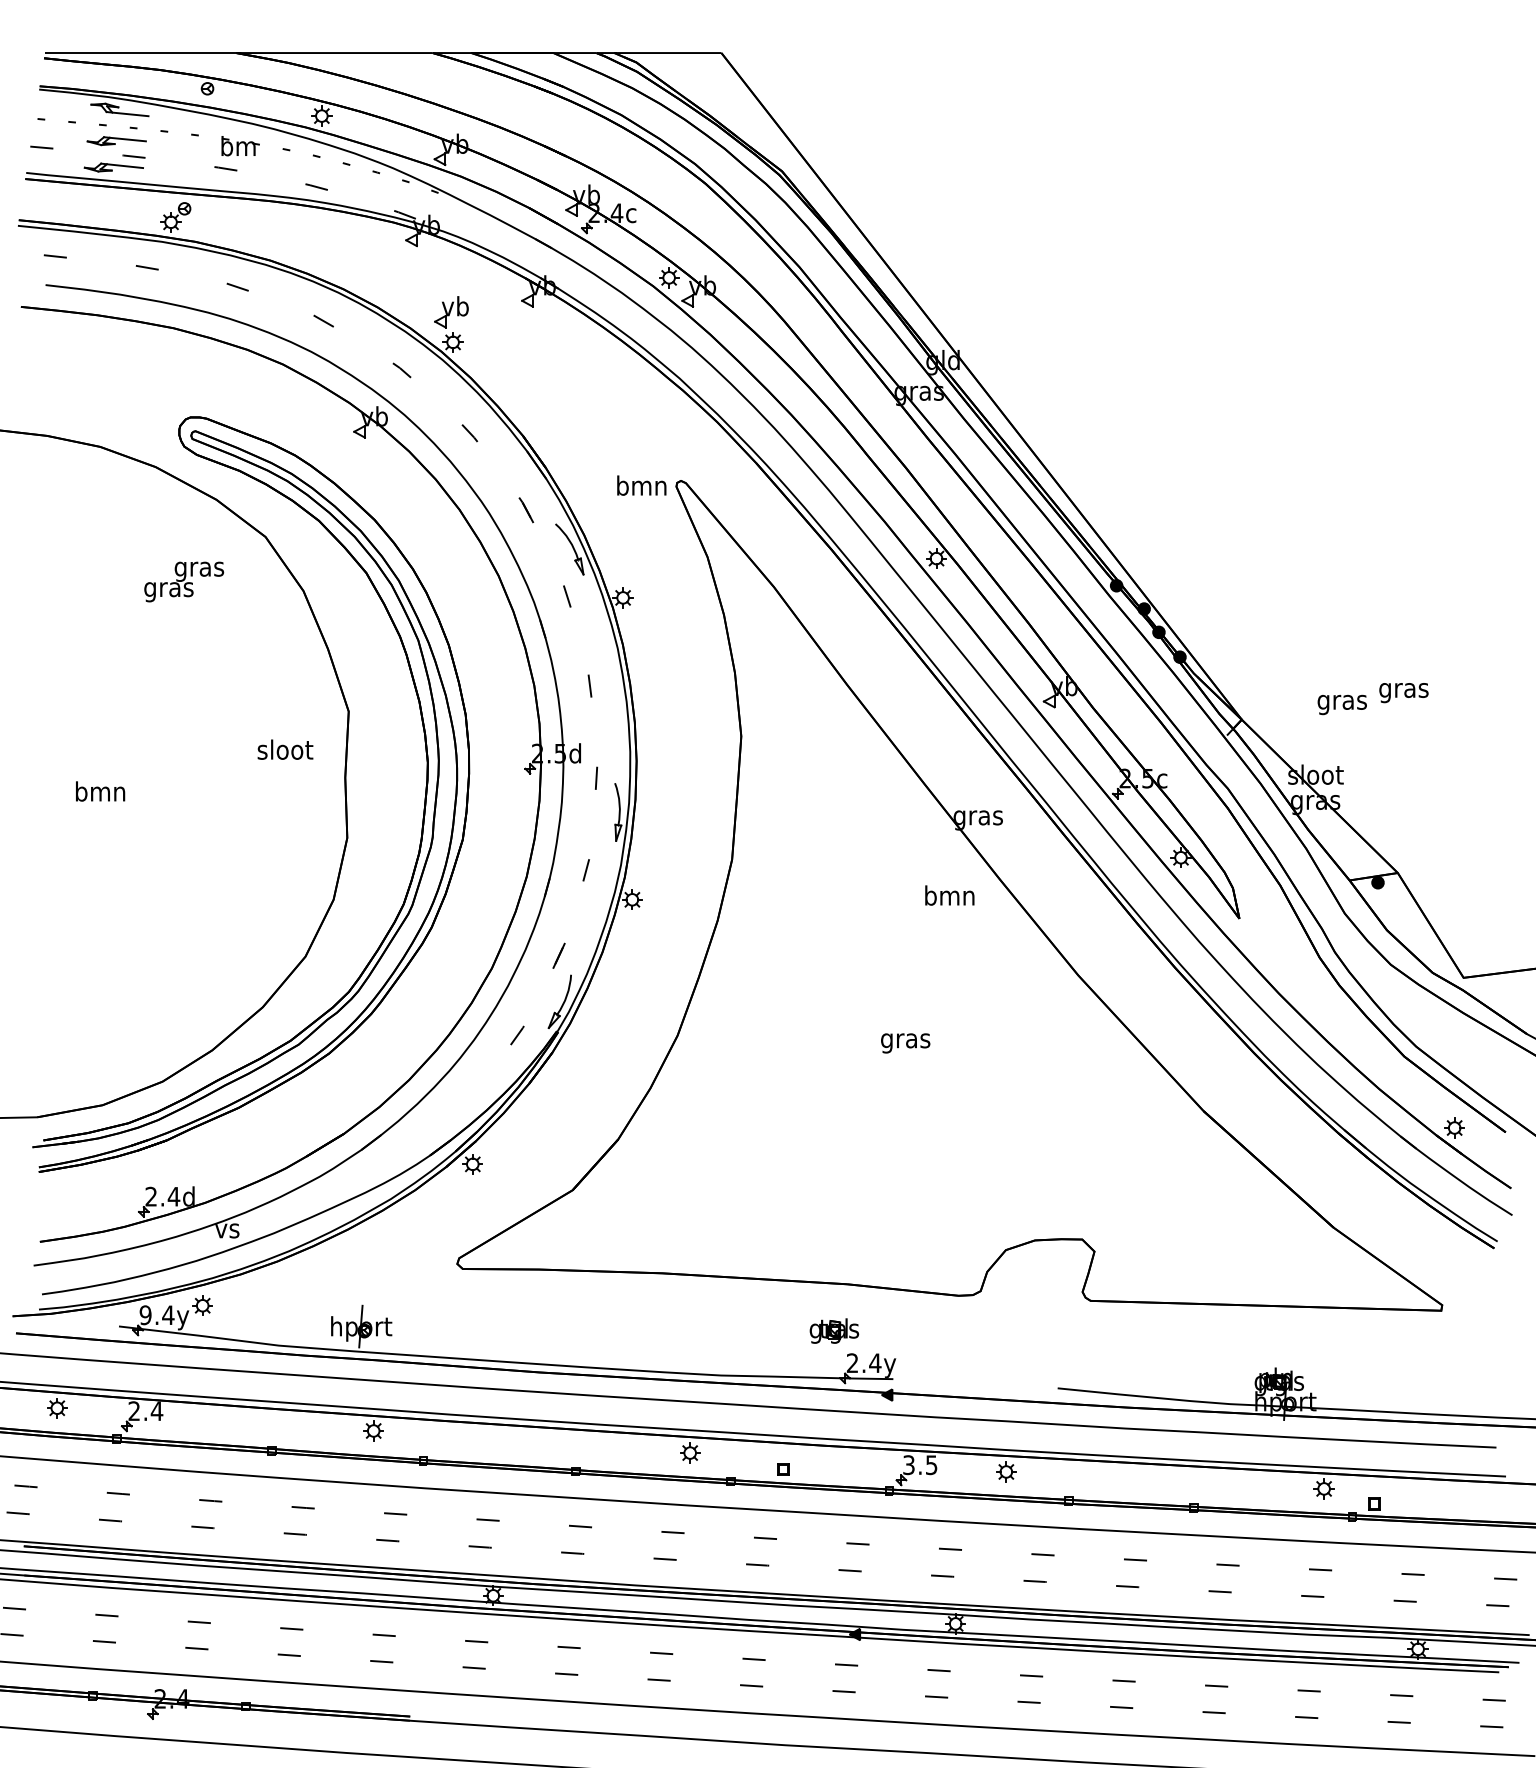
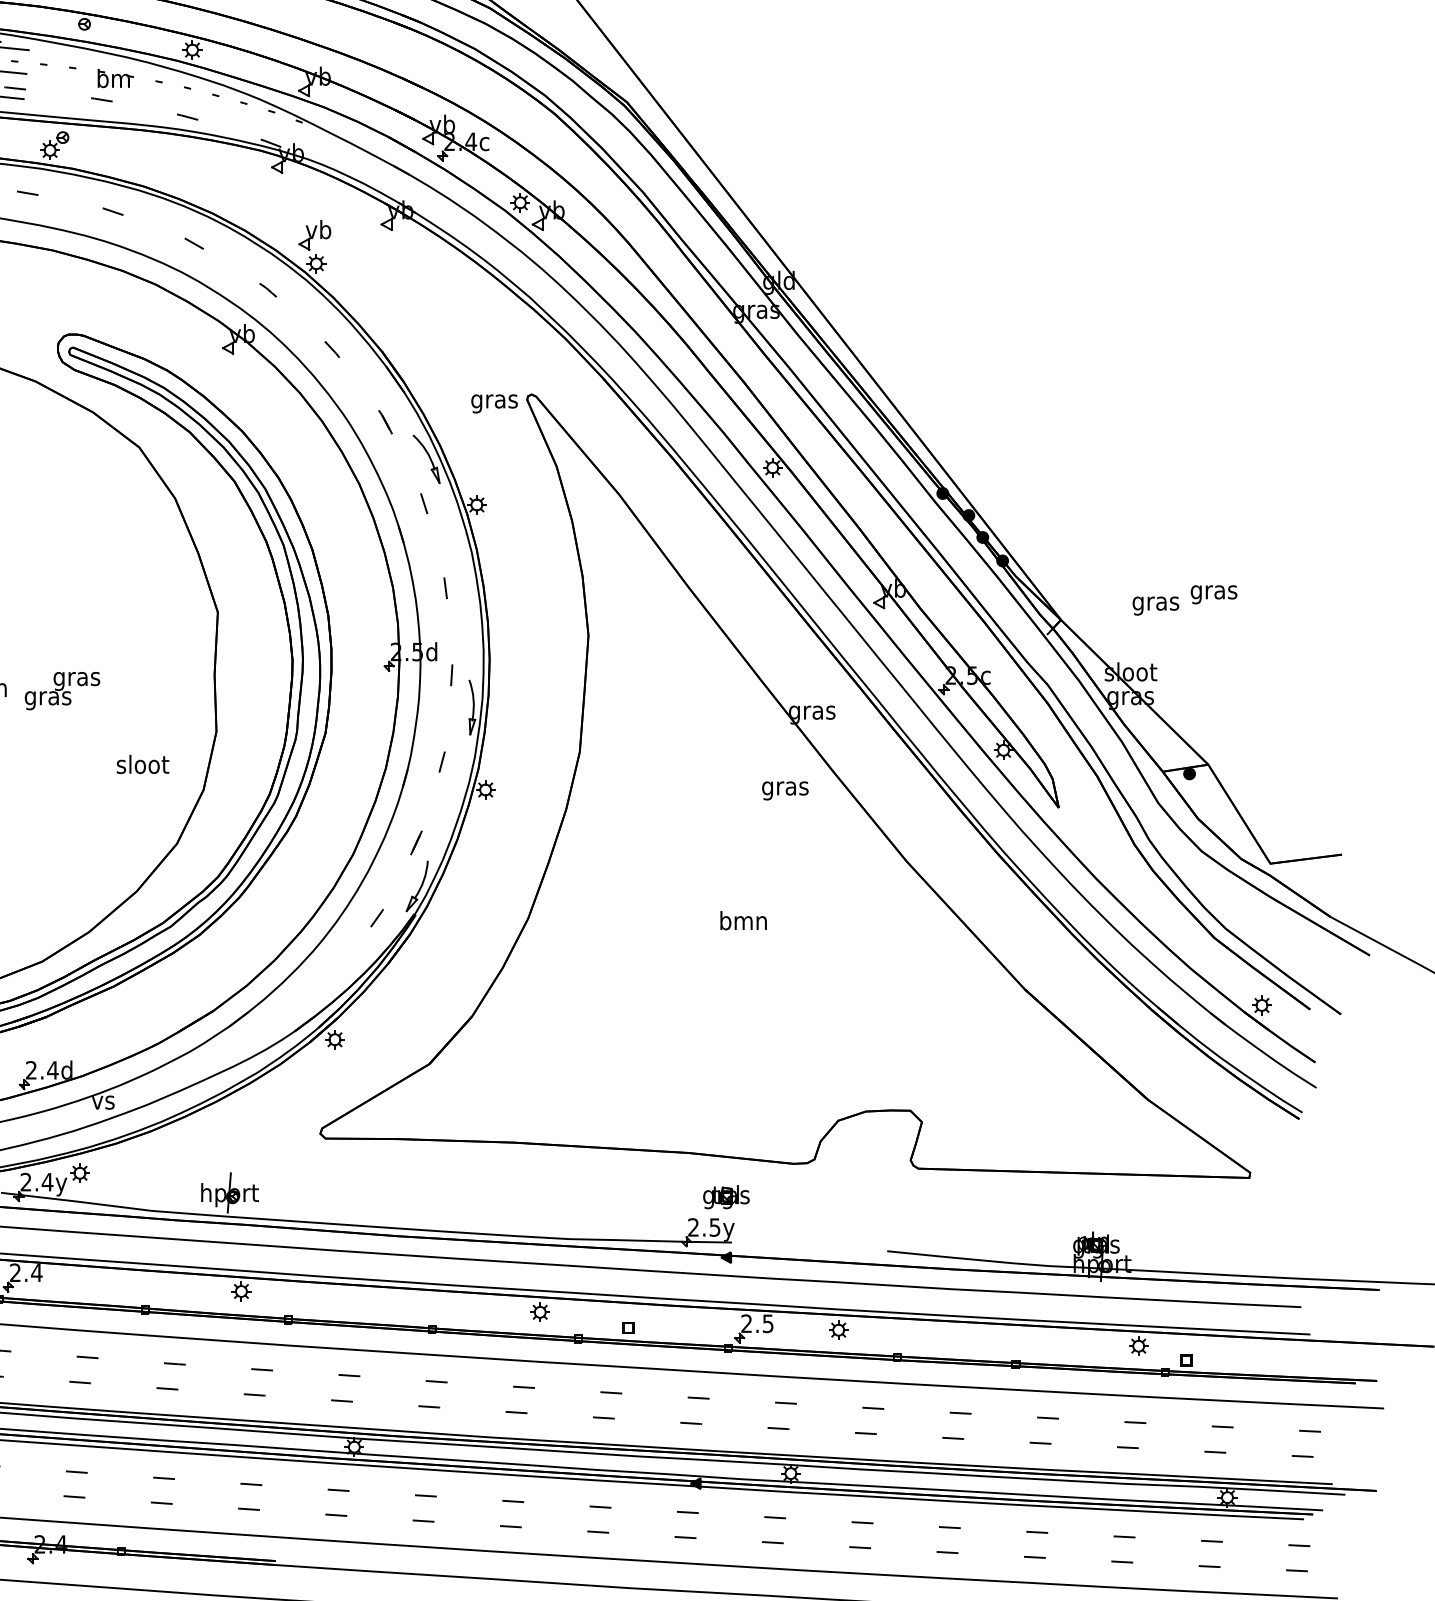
text: (641, 487) -> (494, 400), bmn -> gras
text: (184, 581) -> (62, 690), moved
text: (285, 749) -> (143, 764), moved
text: (949, 897) -> (785, 787), bmn -> gras
text: (905, 1040) -> (743, 922), gras -> bmn
text: (145, 1315) -> (25, 1182), 9.4y -> 2.4y
part: (834, 1330) -> (726, 1196), moved
text: (875, 1363) -> (715, 1227), 2.4y -> 2.5y
text: (908, 1465) -> (746, 1324), 3.5 -> 2.5

